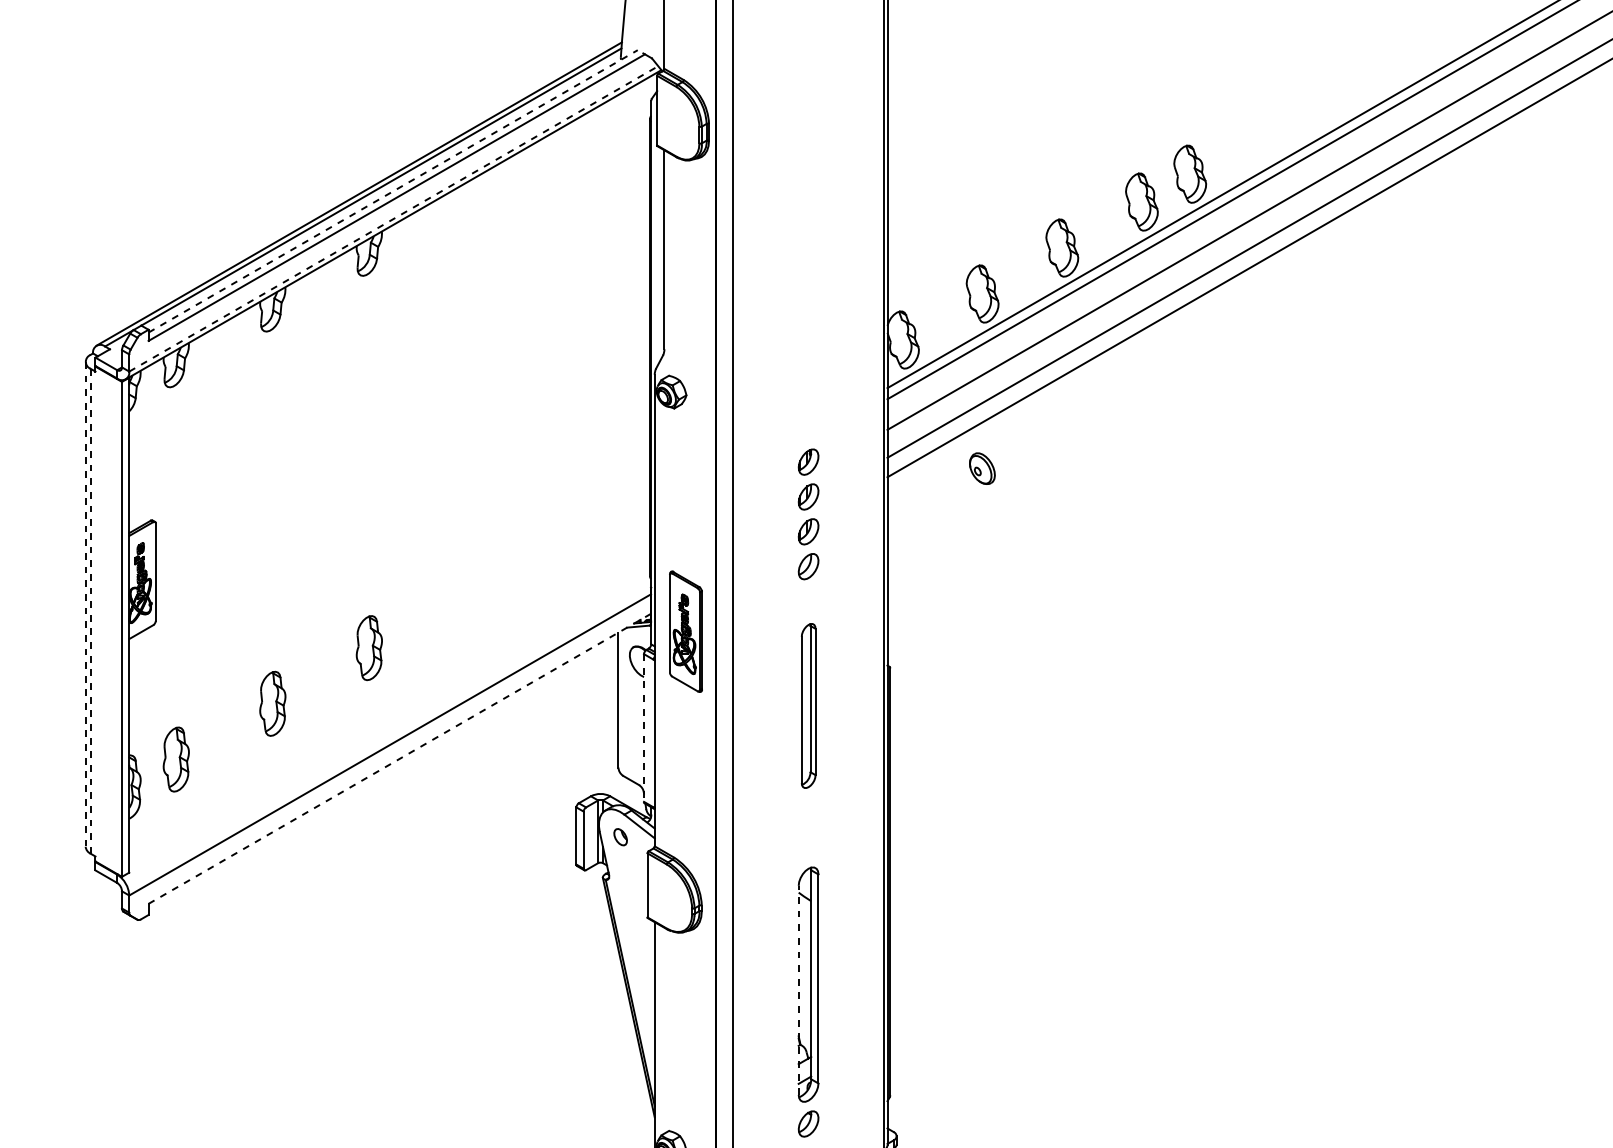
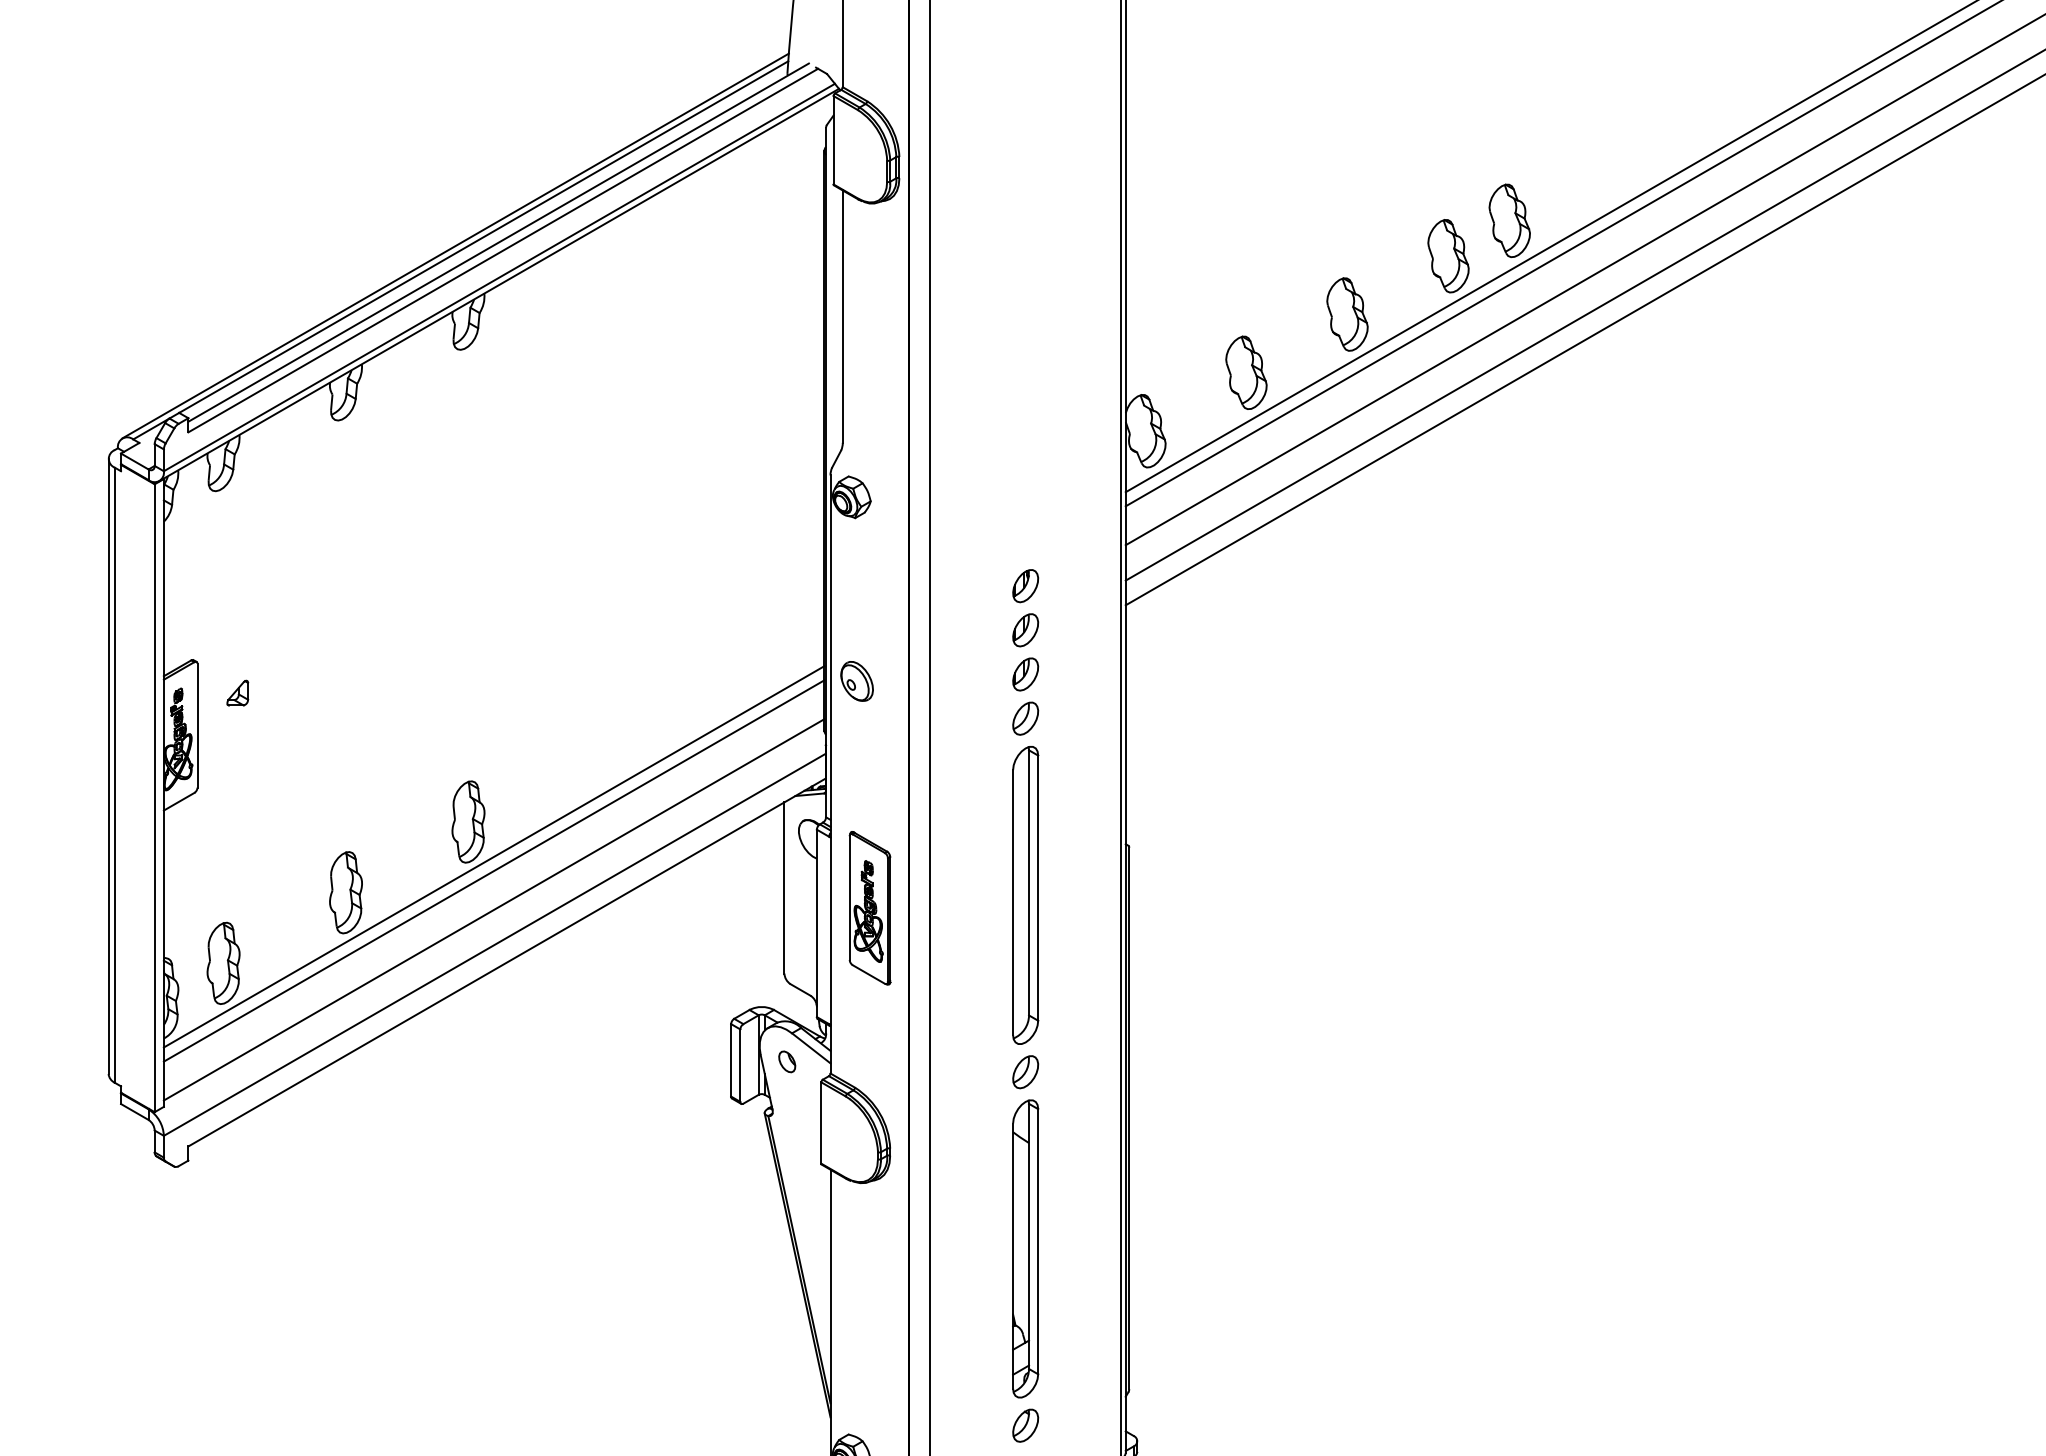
line: (393, 191) -> (499, 242), dashed -> solid
line: (393, 218) -> (499, 277), dashed -> solid
part: (981, 468) -> (856, 681), moved
part: (187, 546) -> (237, 692), added
line: (85, 604) -> (108, 766), dashed -> solid
line: (90, 611) -> (114, 775), dashed -> solid
part: (685, 631) -> (869, 908), moved
line: (389, 675) -> (493, 856), added
line: (389, 686) -> (493, 870), added
part: (808, 706) -> (1025, 895), size x1.43
line: (389, 717) -> (493, 909), added
line: (643, 728) -> (816, 923), dashed -> solid
line: (400, 758) -> (507, 962), dashed -> solid
part: (808, 845) -> (1025, 1072), added
line: (799, 990) -> (1013, 1256), dashed -> solid

